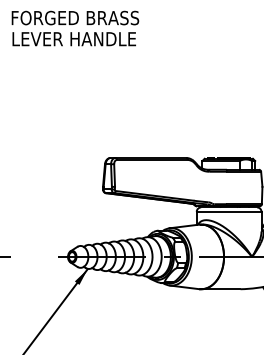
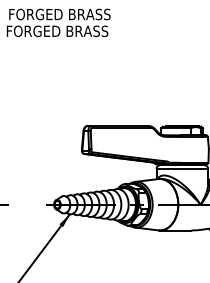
text: (72, 39) -> (57, 31), LEVER HANDLE -> FORGED BRASS

